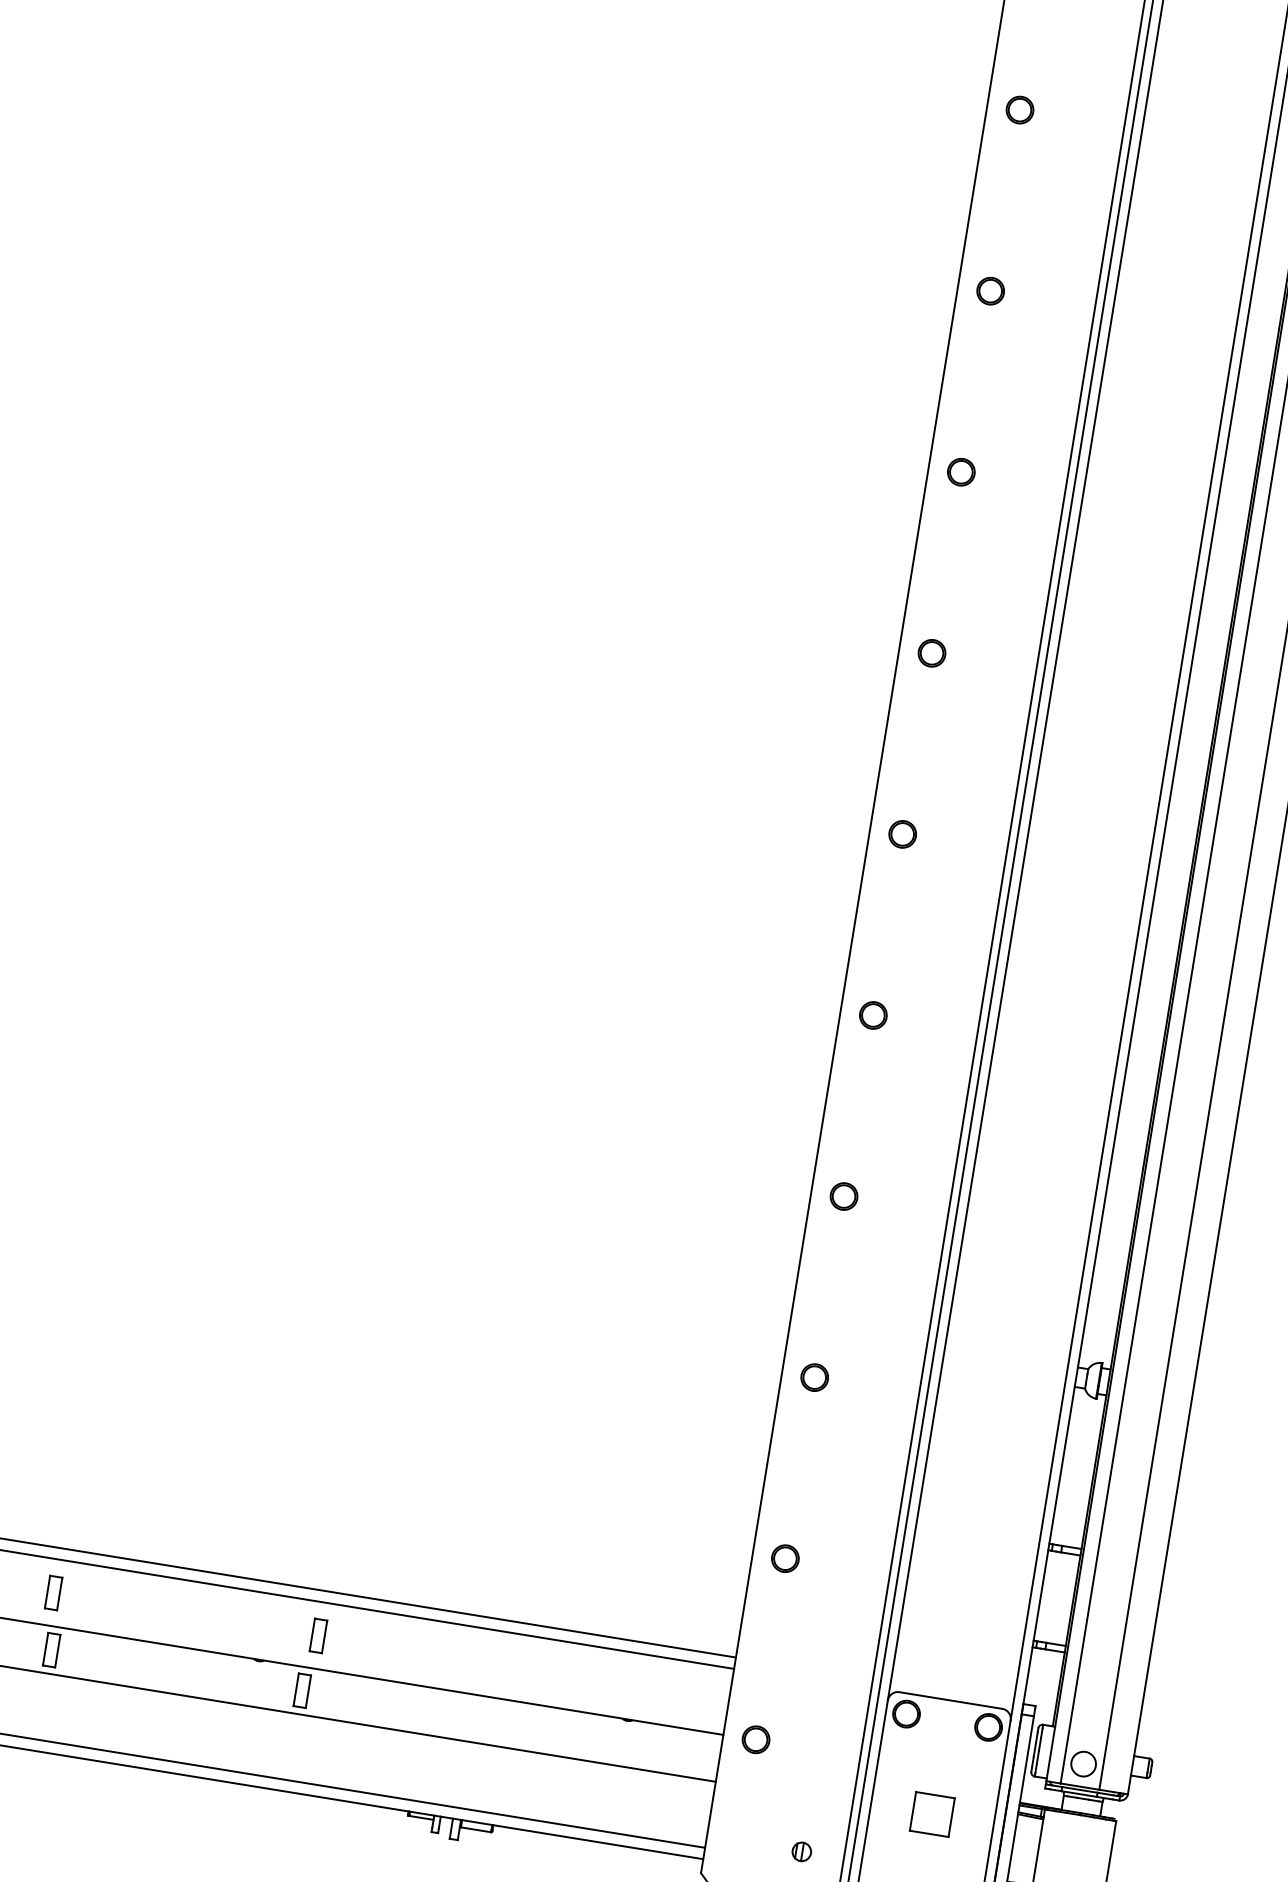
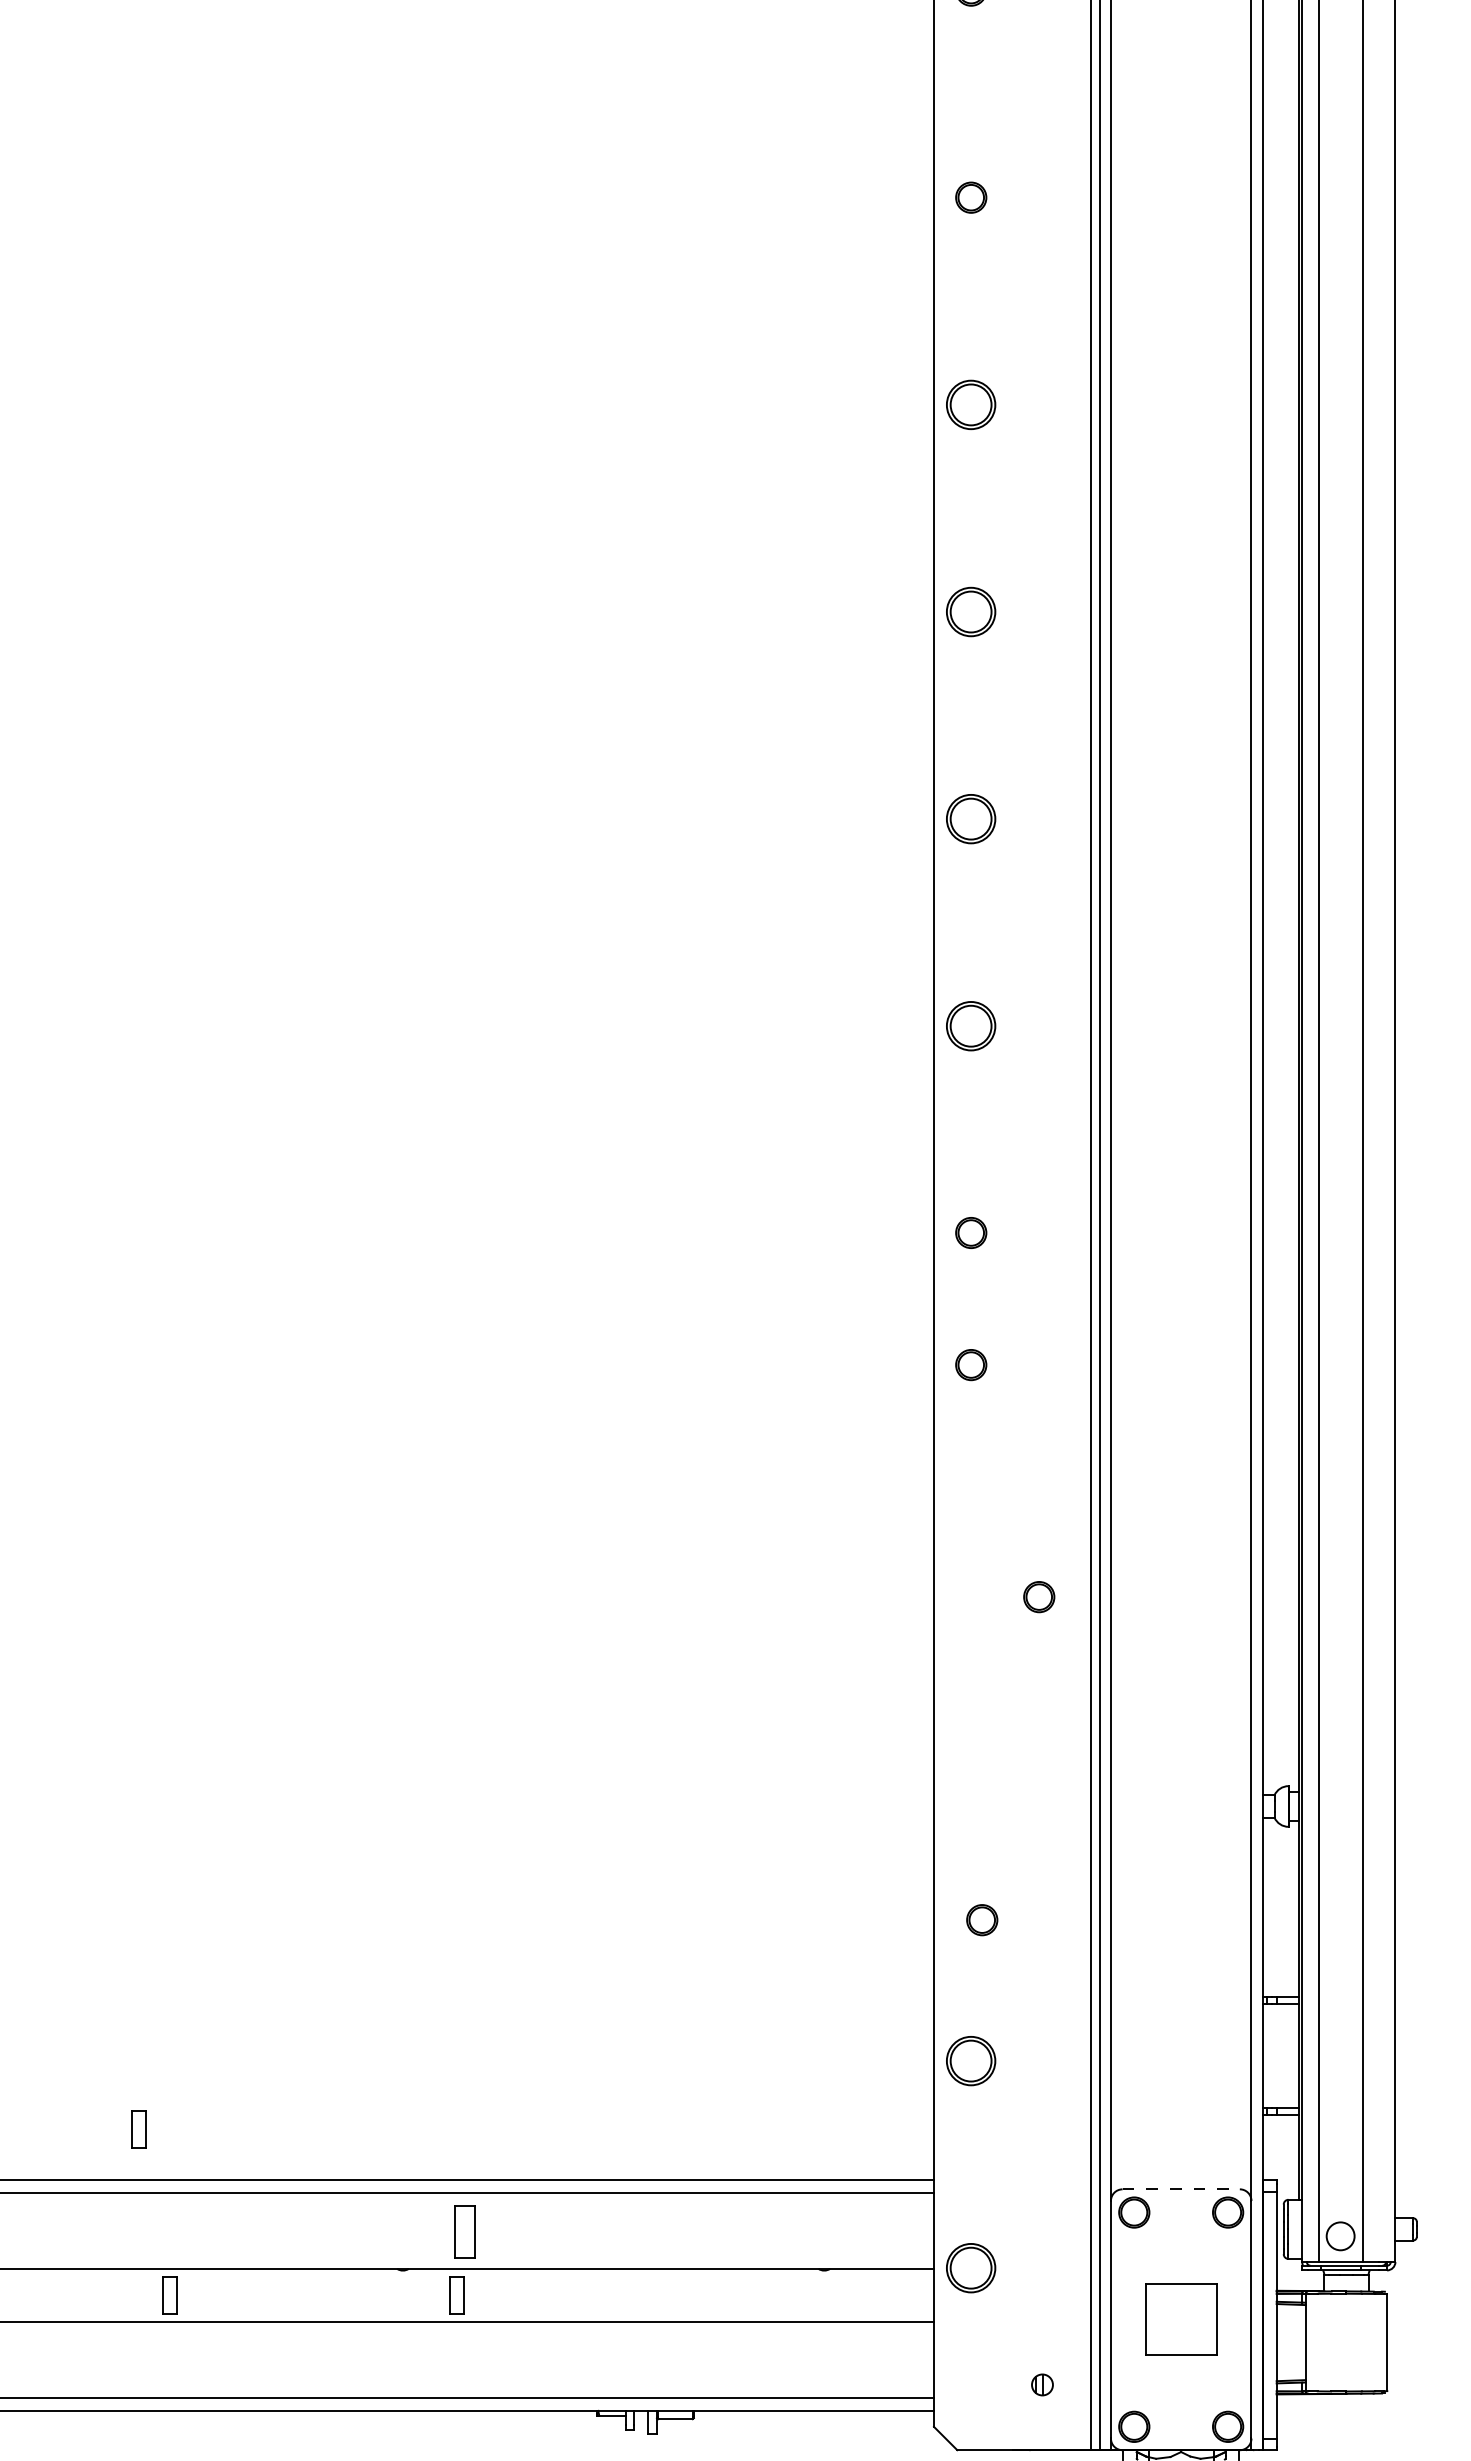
part: (1020, 109) -> (971, 404), size x1.6
part: (990, 290) -> (971, 611), size x1.6
part: (961, 471) -> (971, 818), size x1.6
part: (932, 652) -> (971, 1025), size x1.6
part: (873, 1015) -> (971, 1365), moved
part: (844, 1196) -> (1039, 1597), moved
part: (814, 1377) -> (982, 1920), moved
part: (785, 1558) -> (971, 2061), size x1.6
part: (53, 1592) -> (138, 2129), moved
part: (318, 1635) -> (464, 2231), size x1.4
line: (951, 1700) -> (1181, 2189), solid -> dashed
part: (756, 1739) -> (971, 2268), size x1.6
part: (931, 1814) -> (1180, 2319), size x1.6

